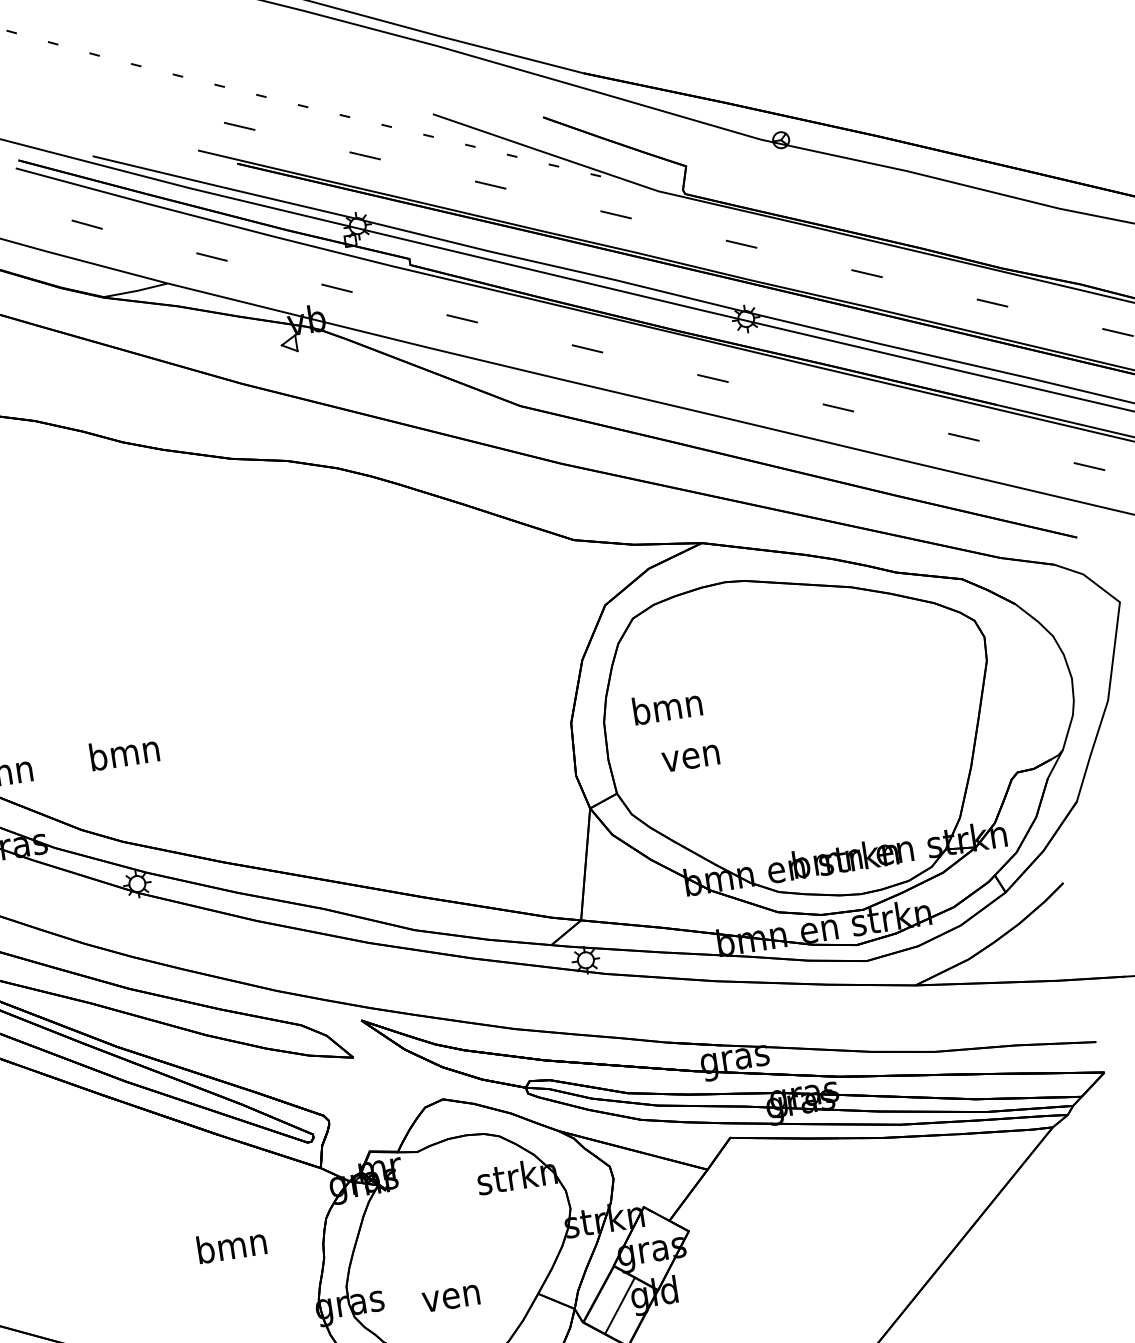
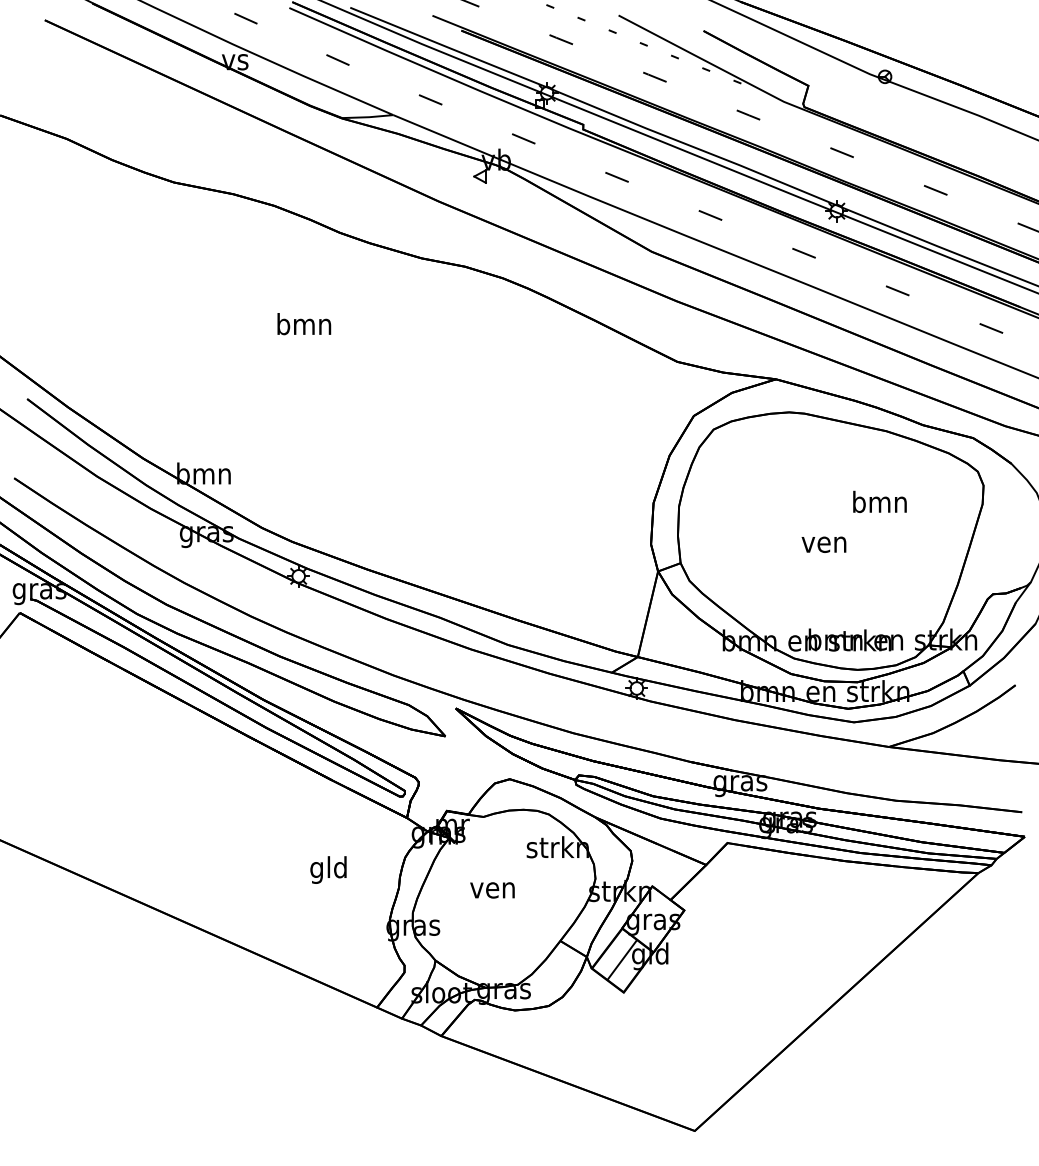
text: (666, 706) -> (879, 501), moved
text: (124, 753) -> (304, 324), moved
text: (690, 758) -> (823, 544), moved
text: (231, 1248) -> (328, 869), bmn -> gld
text: (451, 1298) -> (492, 890), moved

